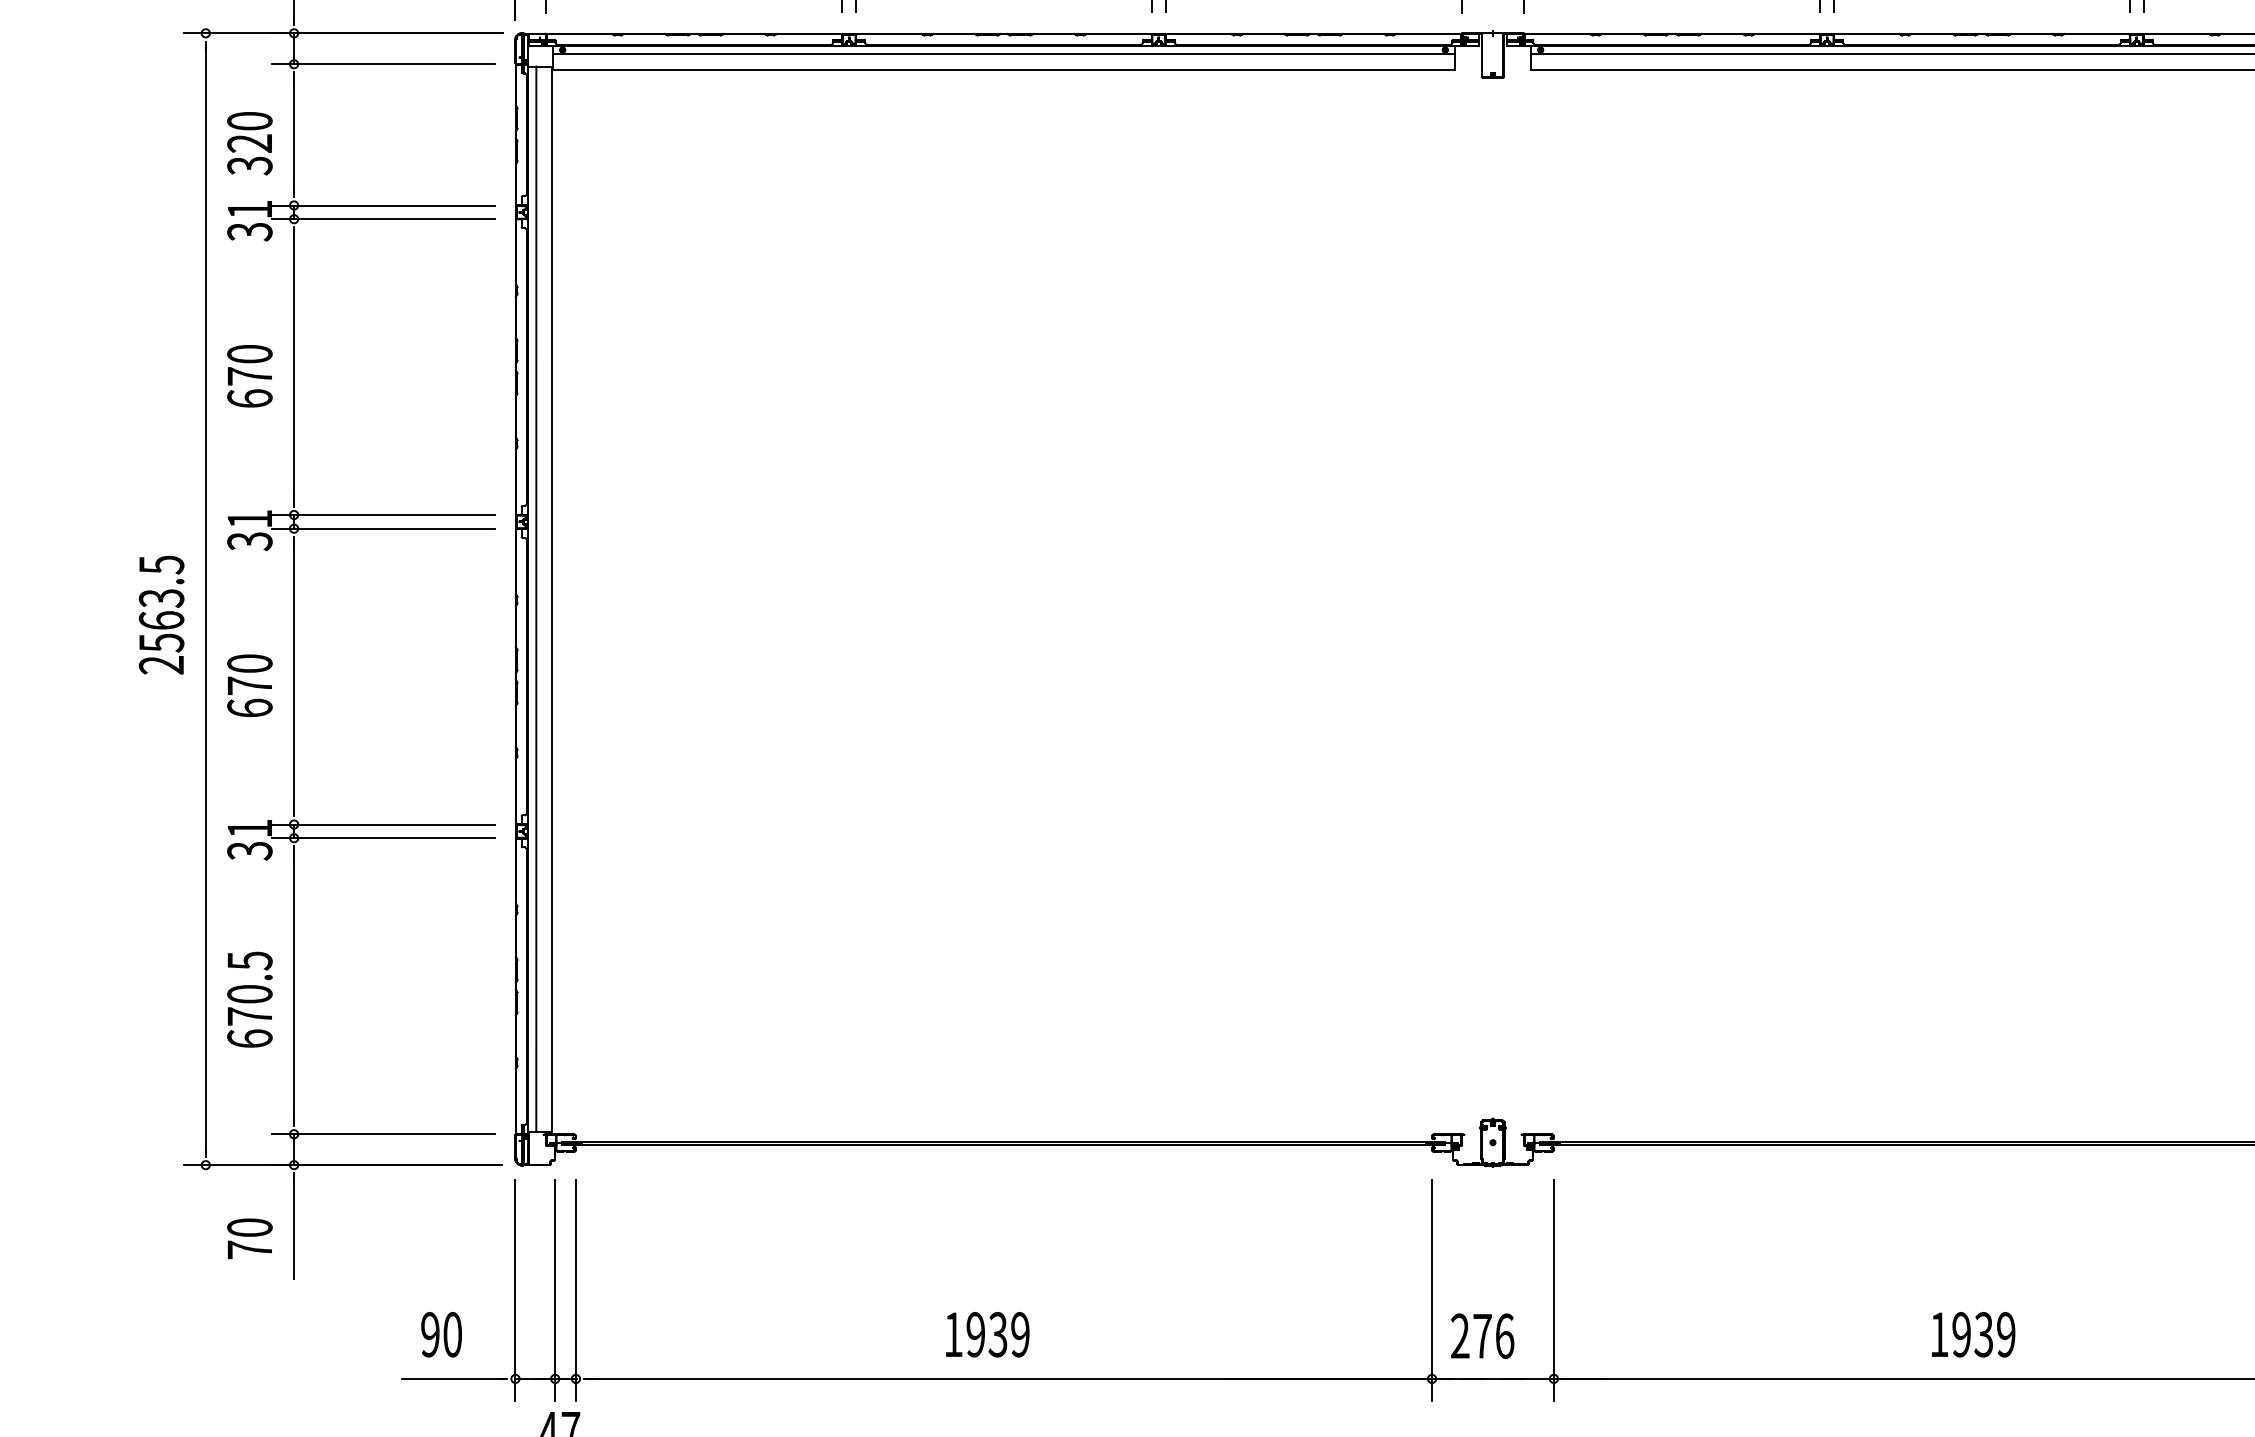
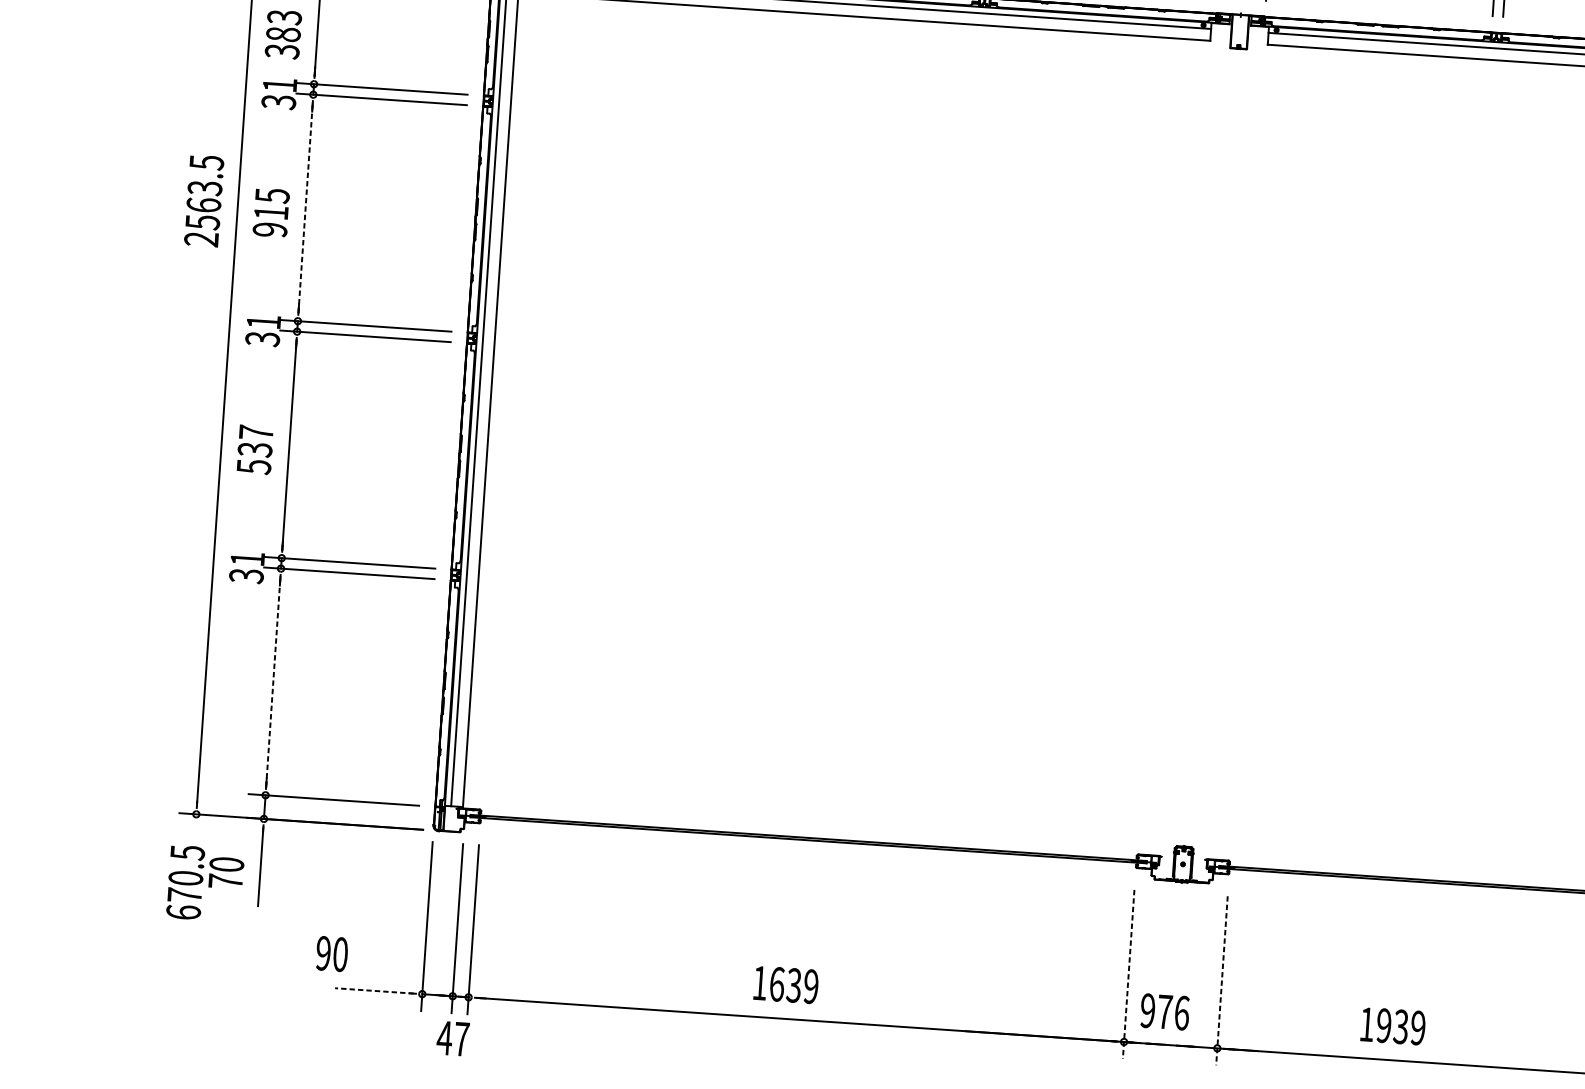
text: (249, 132) -> (283, 26), 320 -> 383
line: (294, 367) -> (305, 208), solid -> dashed
text: (249, 376) -> (270, 212), 670 -> 915
text: (161, 614) -> (204, 200), moved
text: (249, 685) -> (254, 449), 670 -> 537
line: (294, 986) -> (273, 682), solid -> dashed
text: (249, 999) -> (185, 882), moved
line: (1432, 1291) -> (1128, 975), solid -> dashed
line: (1553, 1291) -> (1221, 981), solid -> dashed
text: (441, 1334) -> (332, 953), moved
text: (975, 1334) -> (776, 984), 1939 -> 1639
text: (1973, 1334) -> (1393, 1026), moved
text: (1460, 1336) -> (1148, 1011), 276 -> 976
line: (452, 1378) -> (374, 990), solid -> dashed

